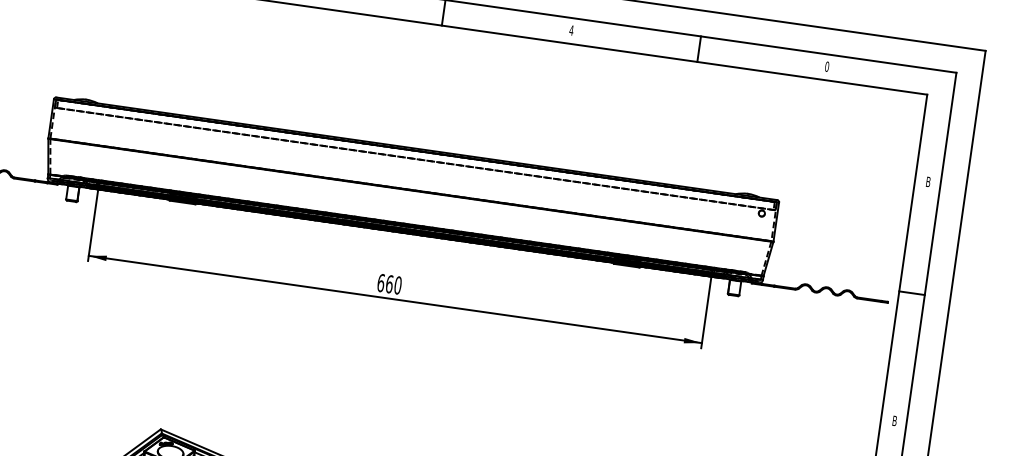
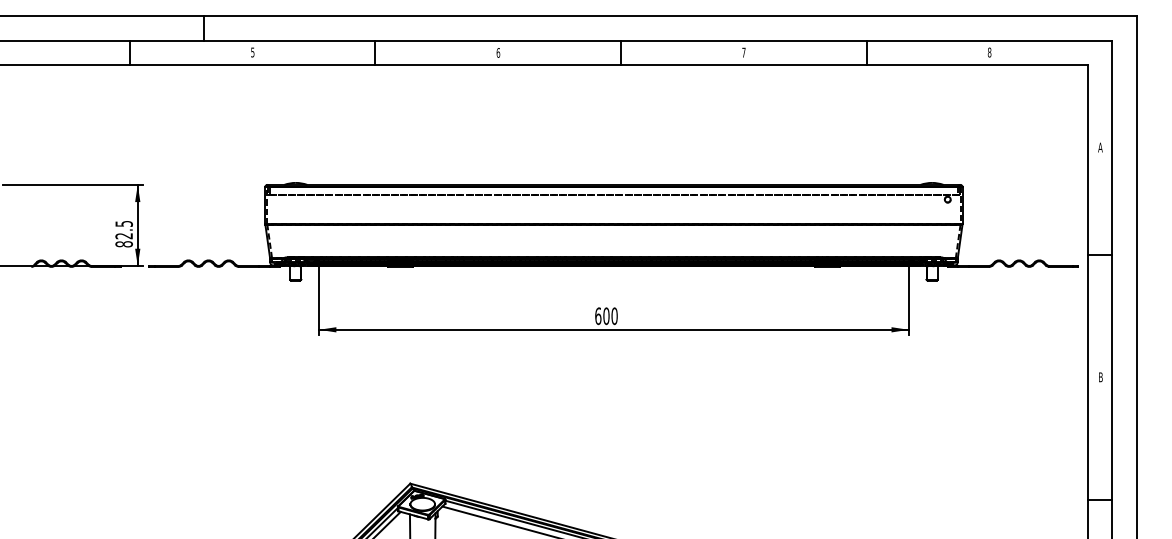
text: (571, 30) -> (743, 52), 4 -> 7
text: (827, 66) -> (989, 52), 0 -> 8
text: (928, 181) -> (1100, 147), B -> A
text: (389, 283) -> (606, 315), 660 -> 600

